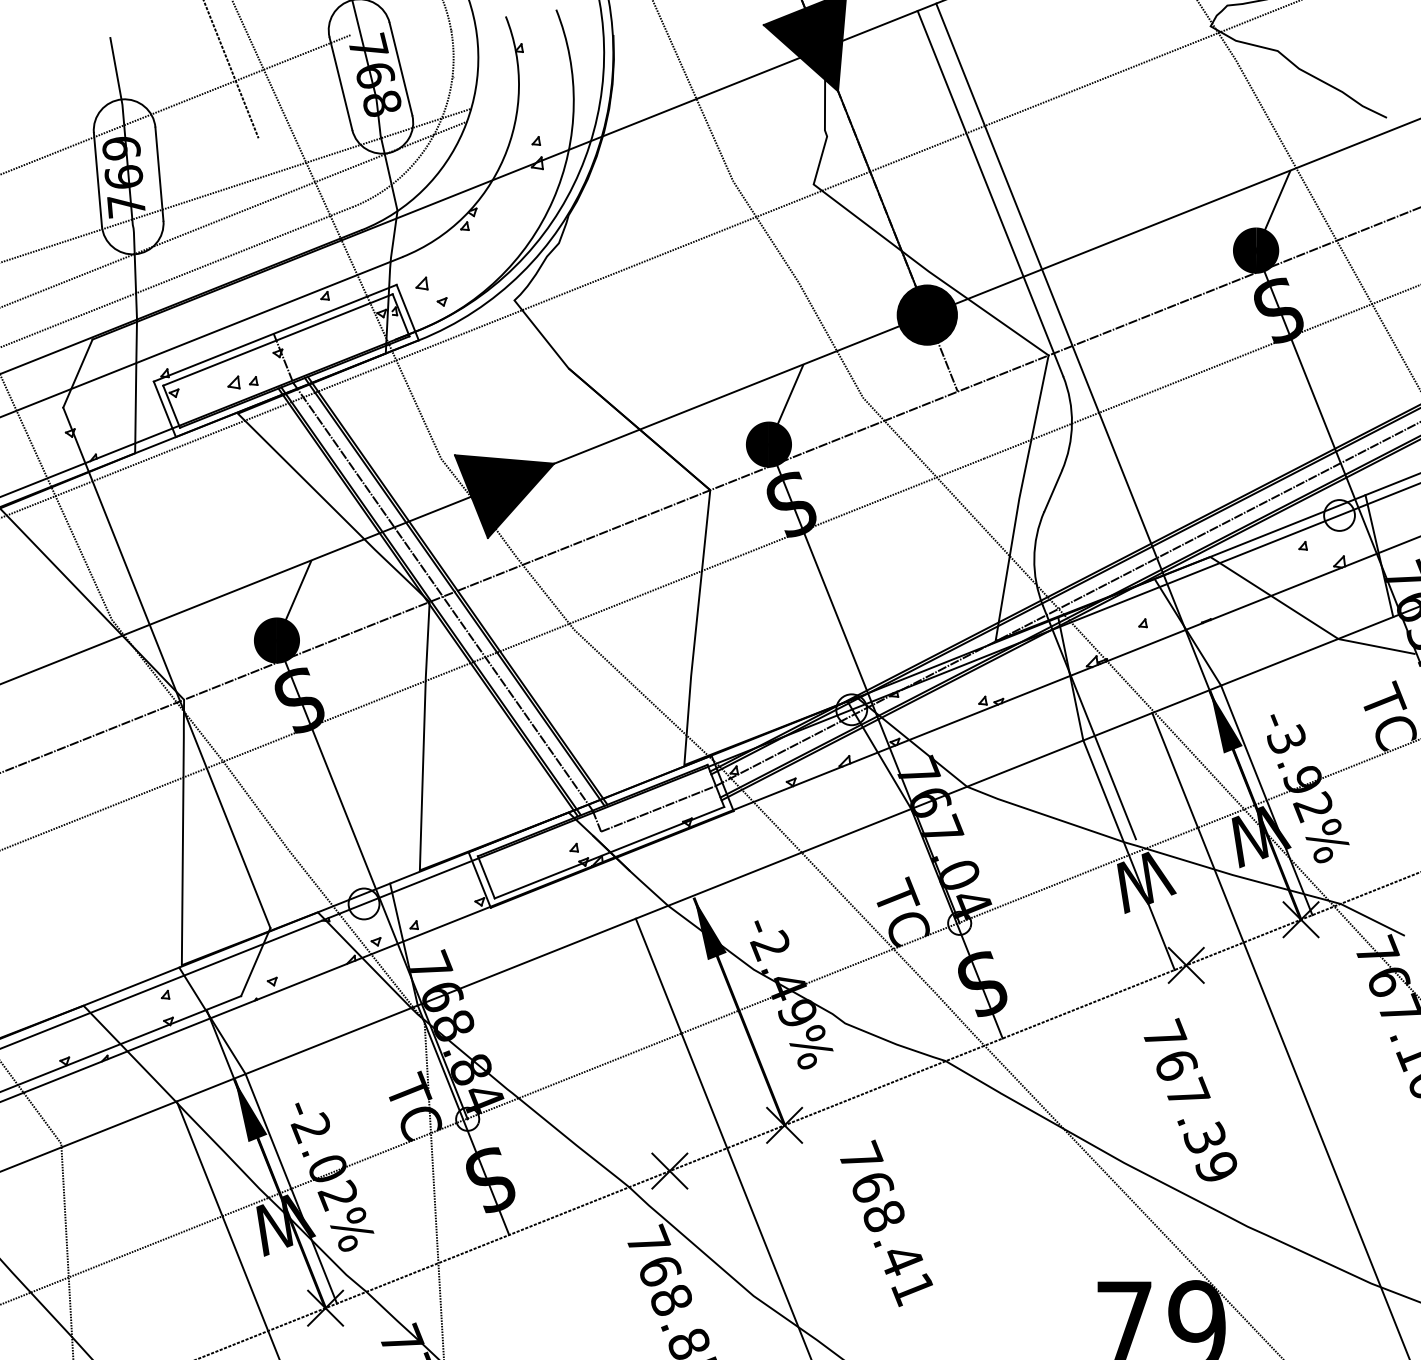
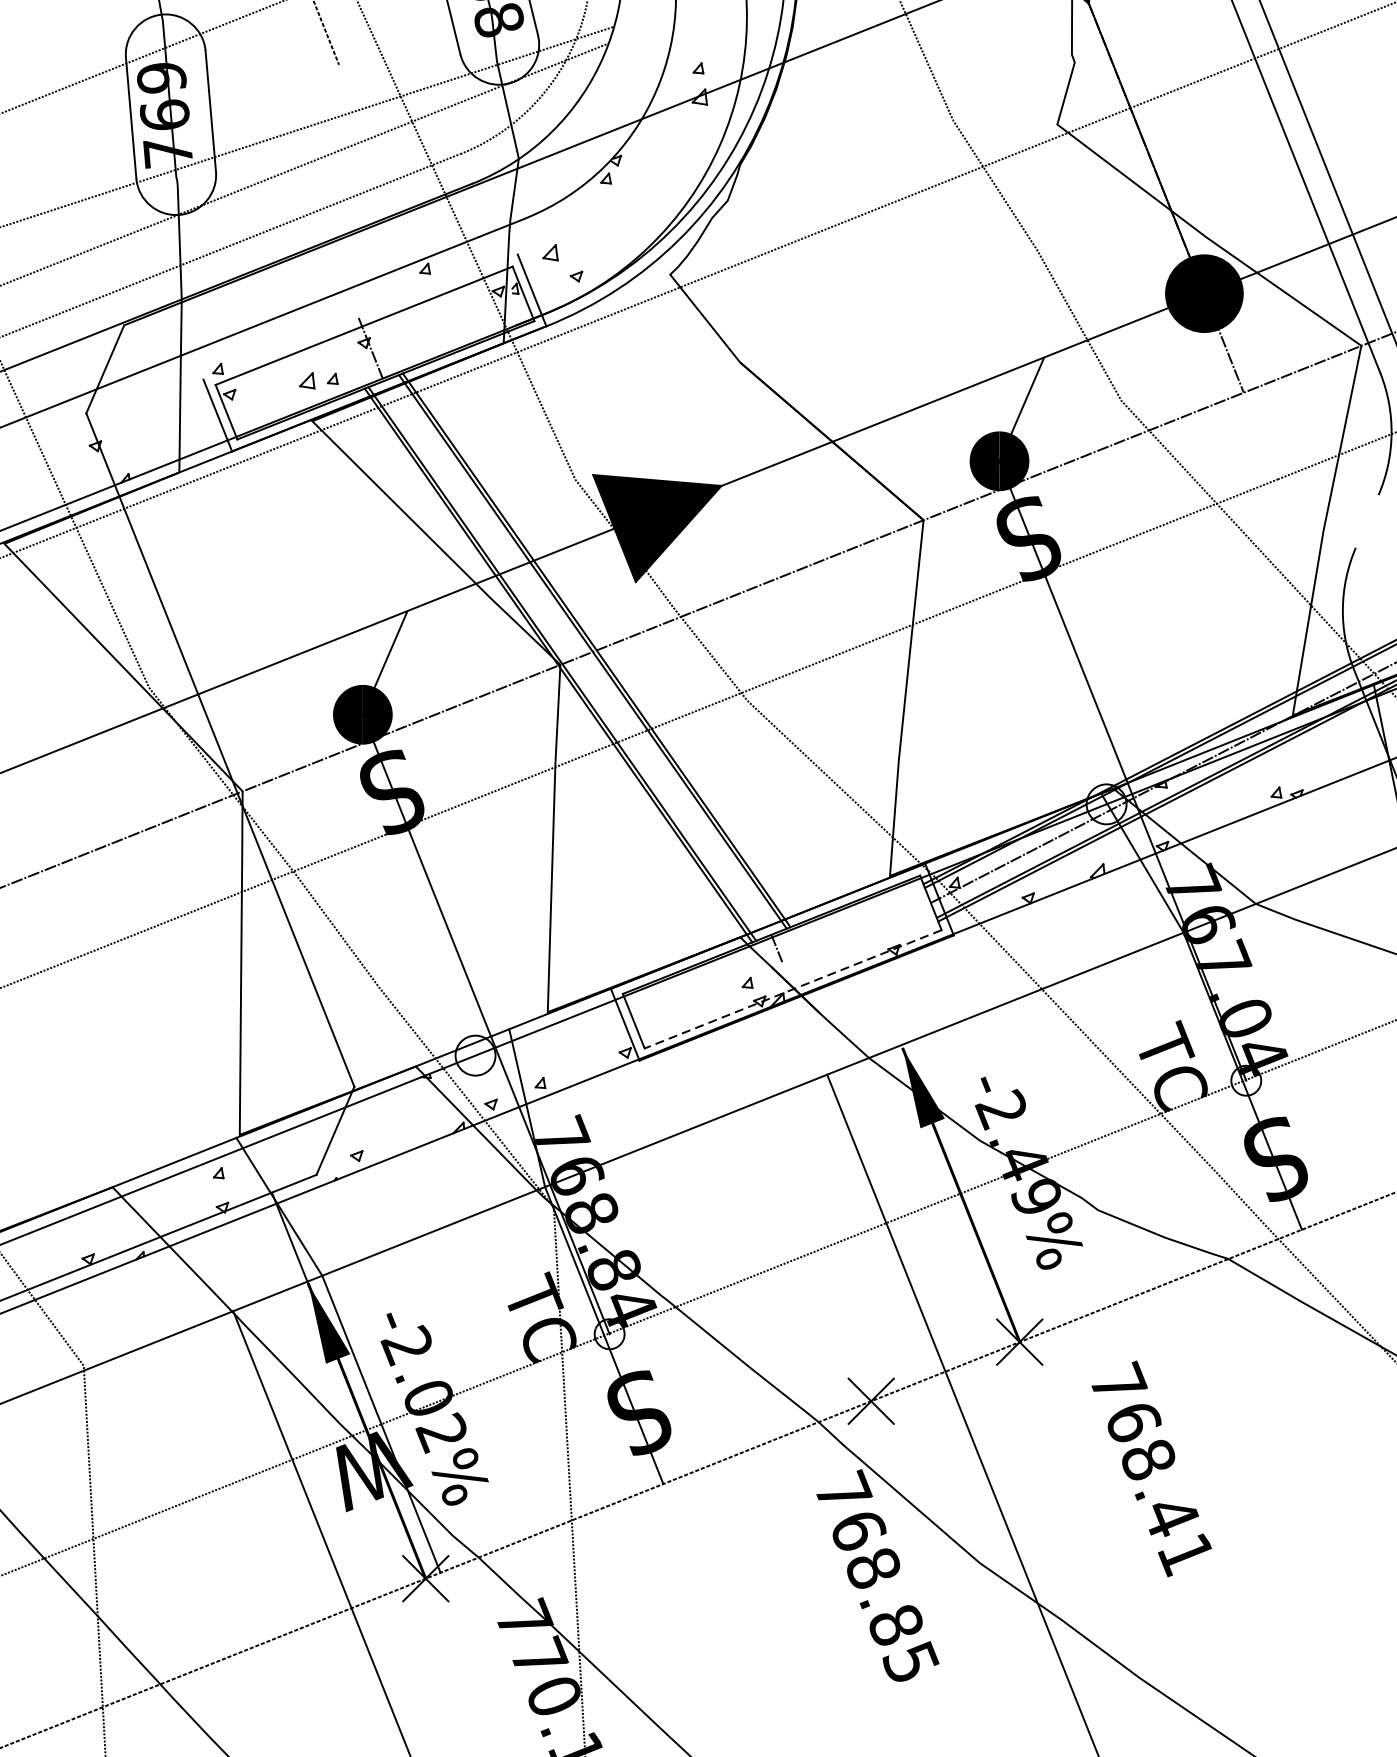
line: (274, 332) -> (359, 316), removed
line: (1052, 490) -> (1366, 520), removed
line: (442, 596) -> (577, 657), removed
line: (658, 808) -> (856, 932), removed
line: (609, 852) -> (793, 989), solid -> dashed

